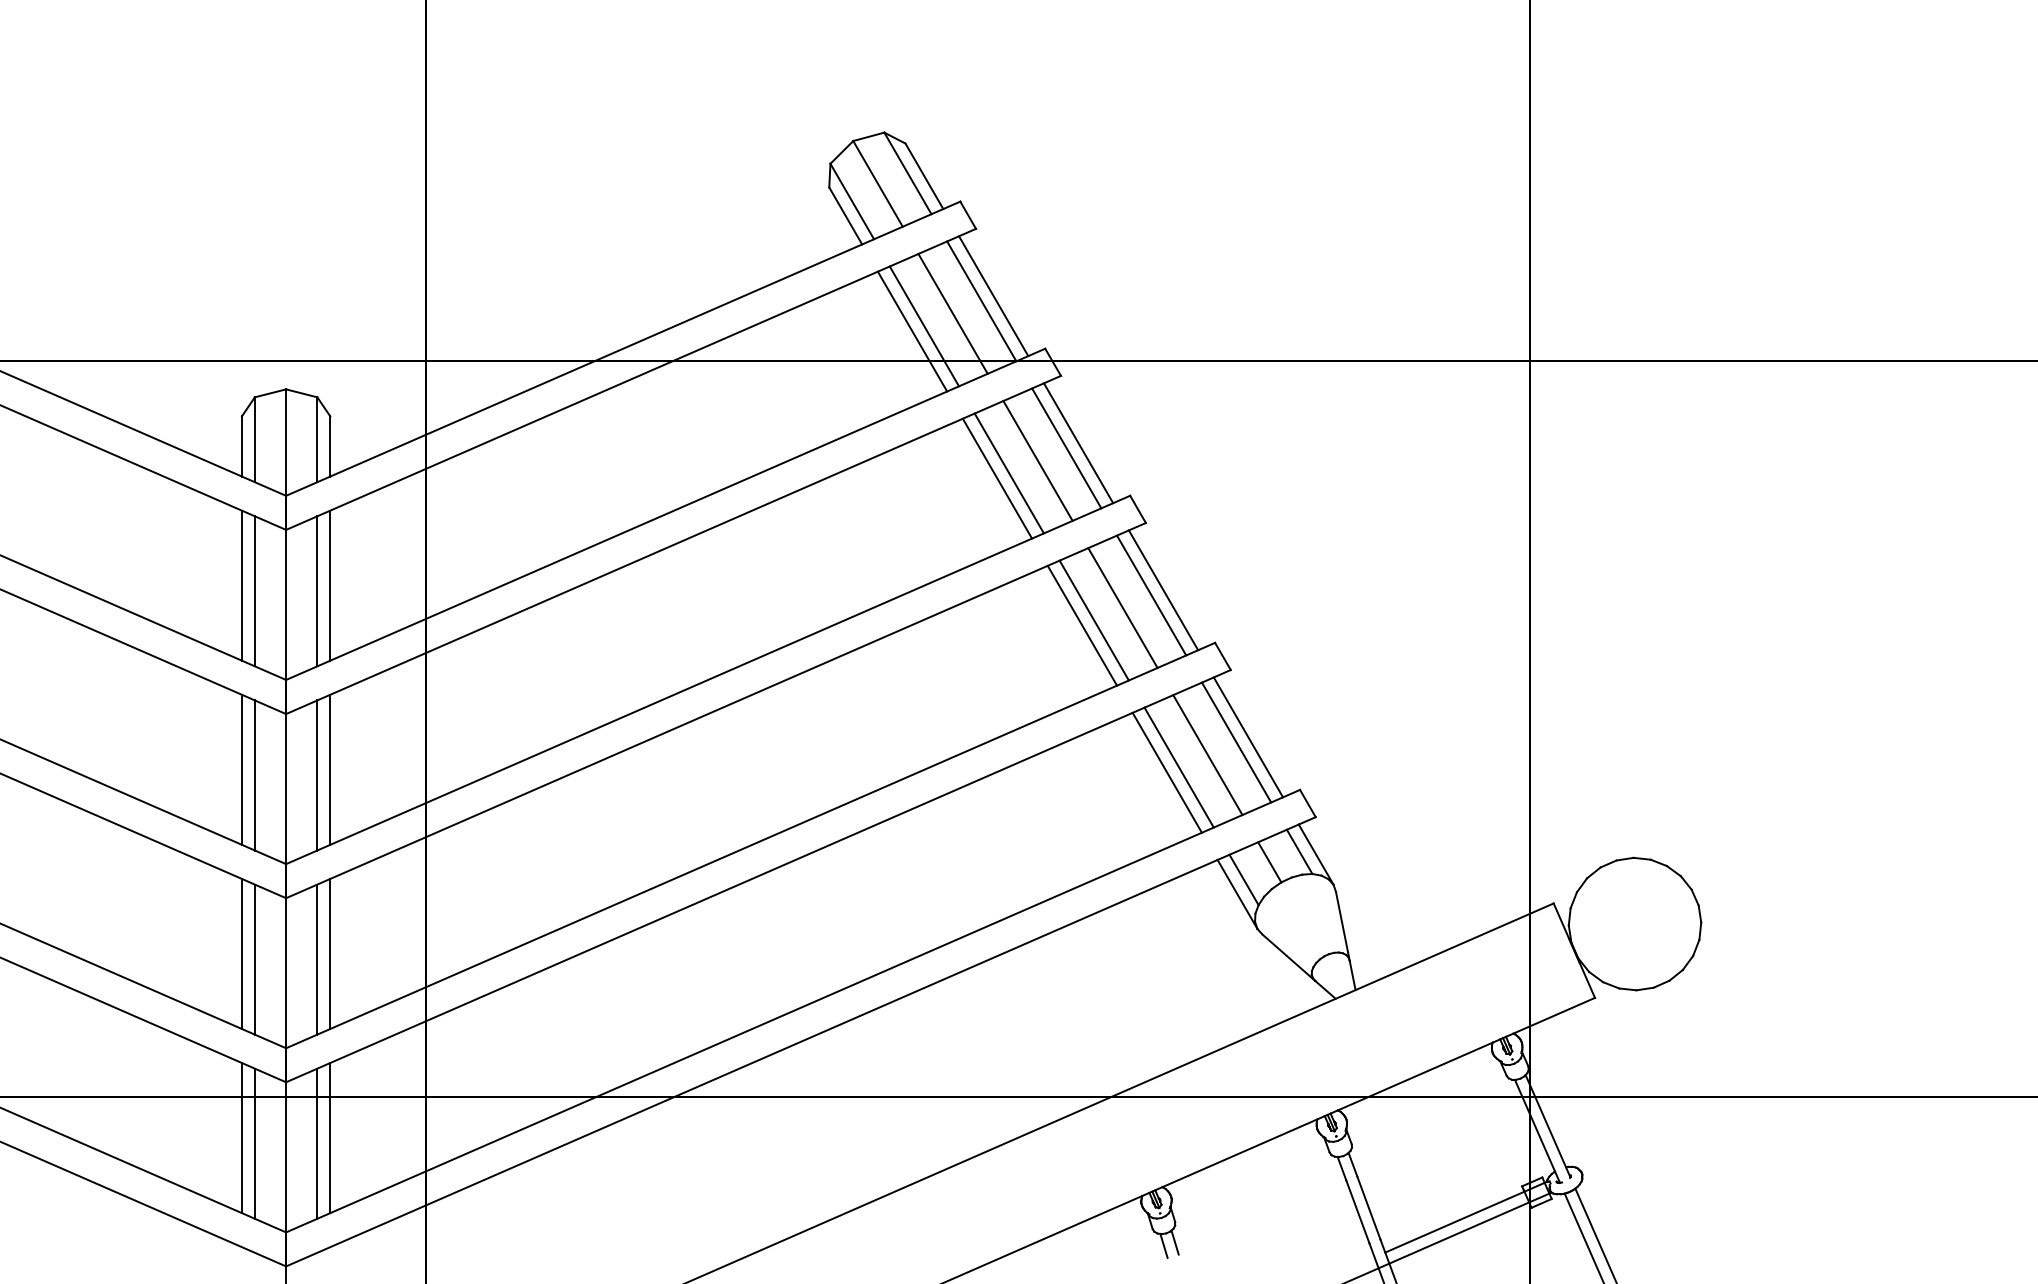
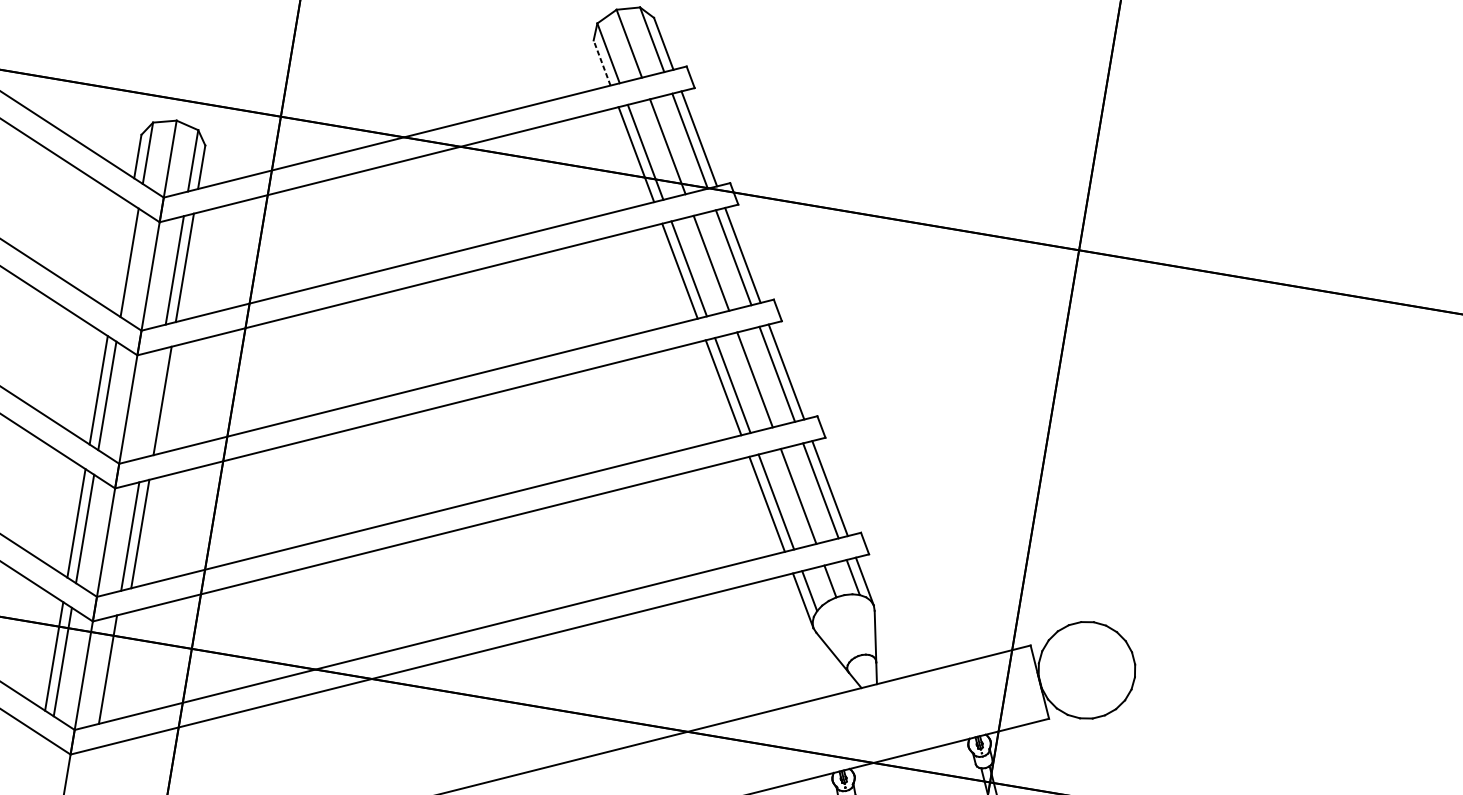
line: (845, 215) -> (602, 62), solid -> dashed
line: (241, 585) -> (120, 257), removed
line: (317, 775) -> (152, 403), removed
line: (330, 1138) -> (118, 667), removed

